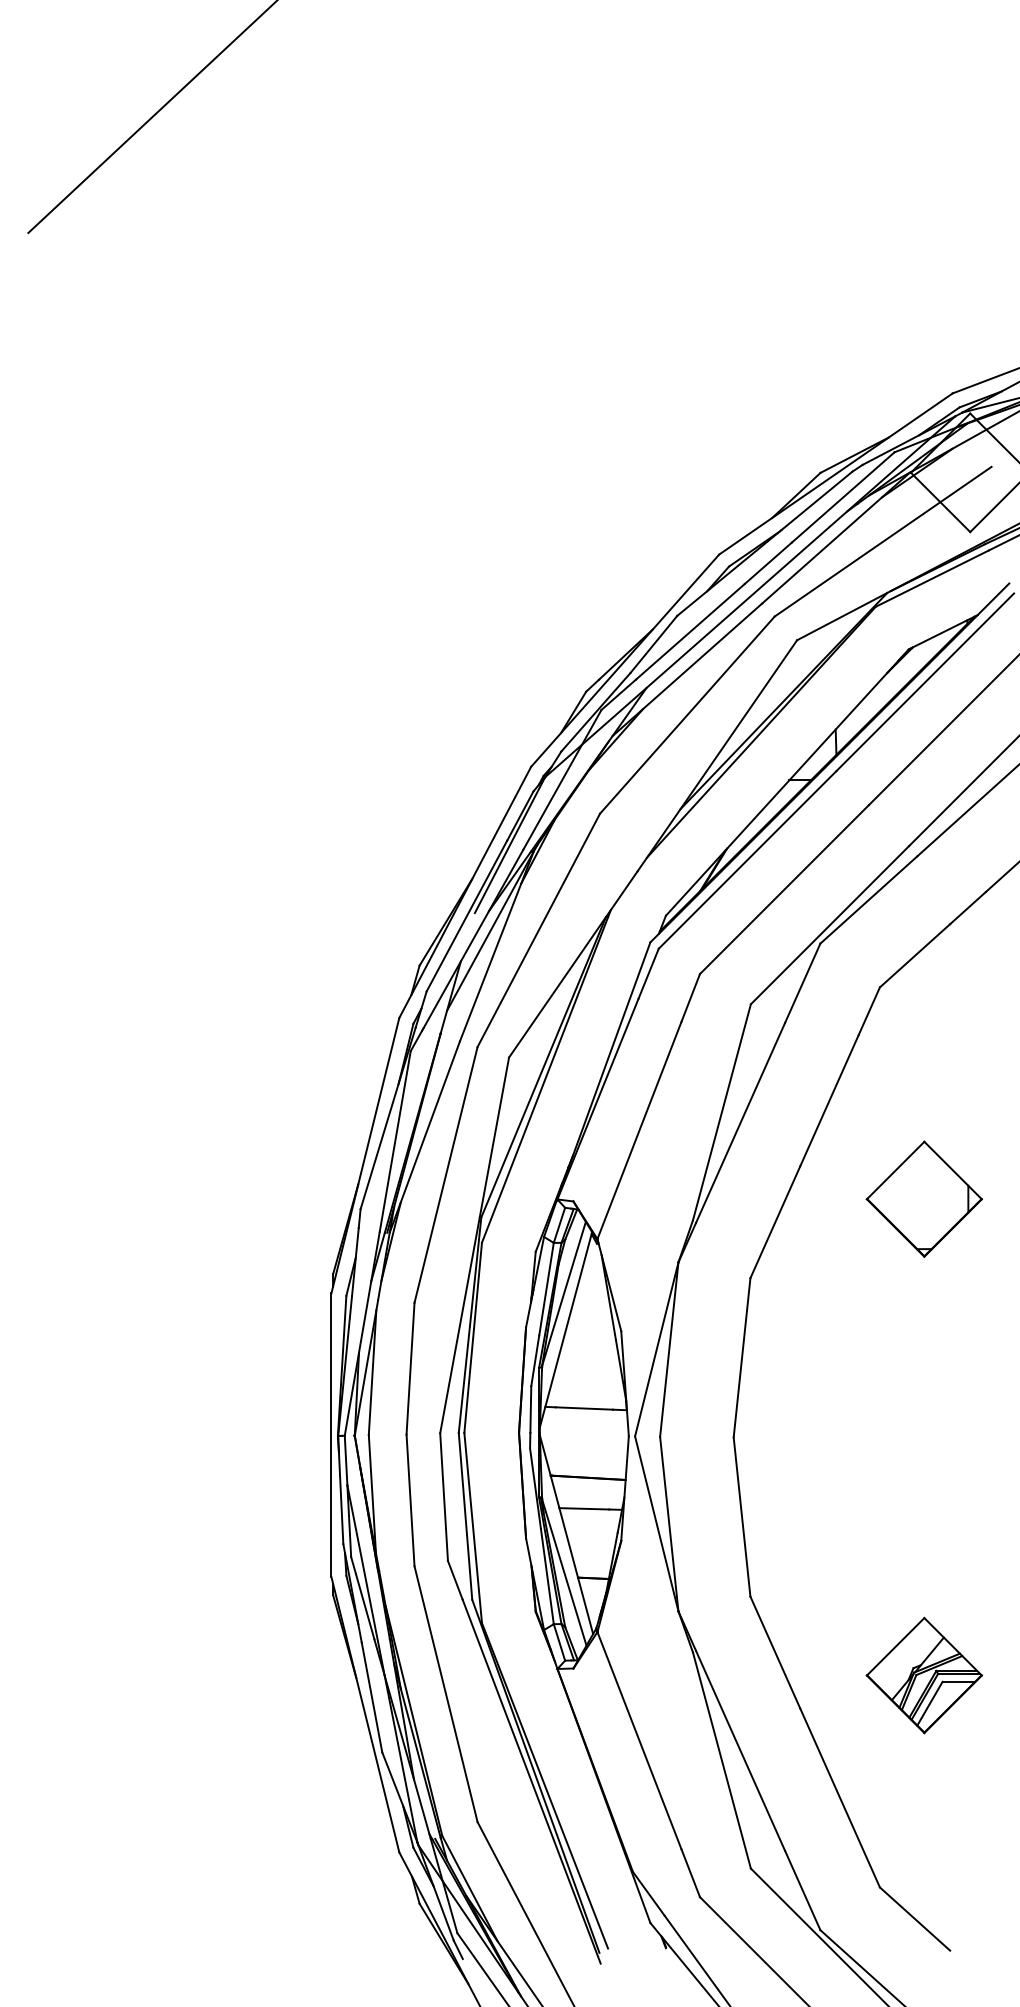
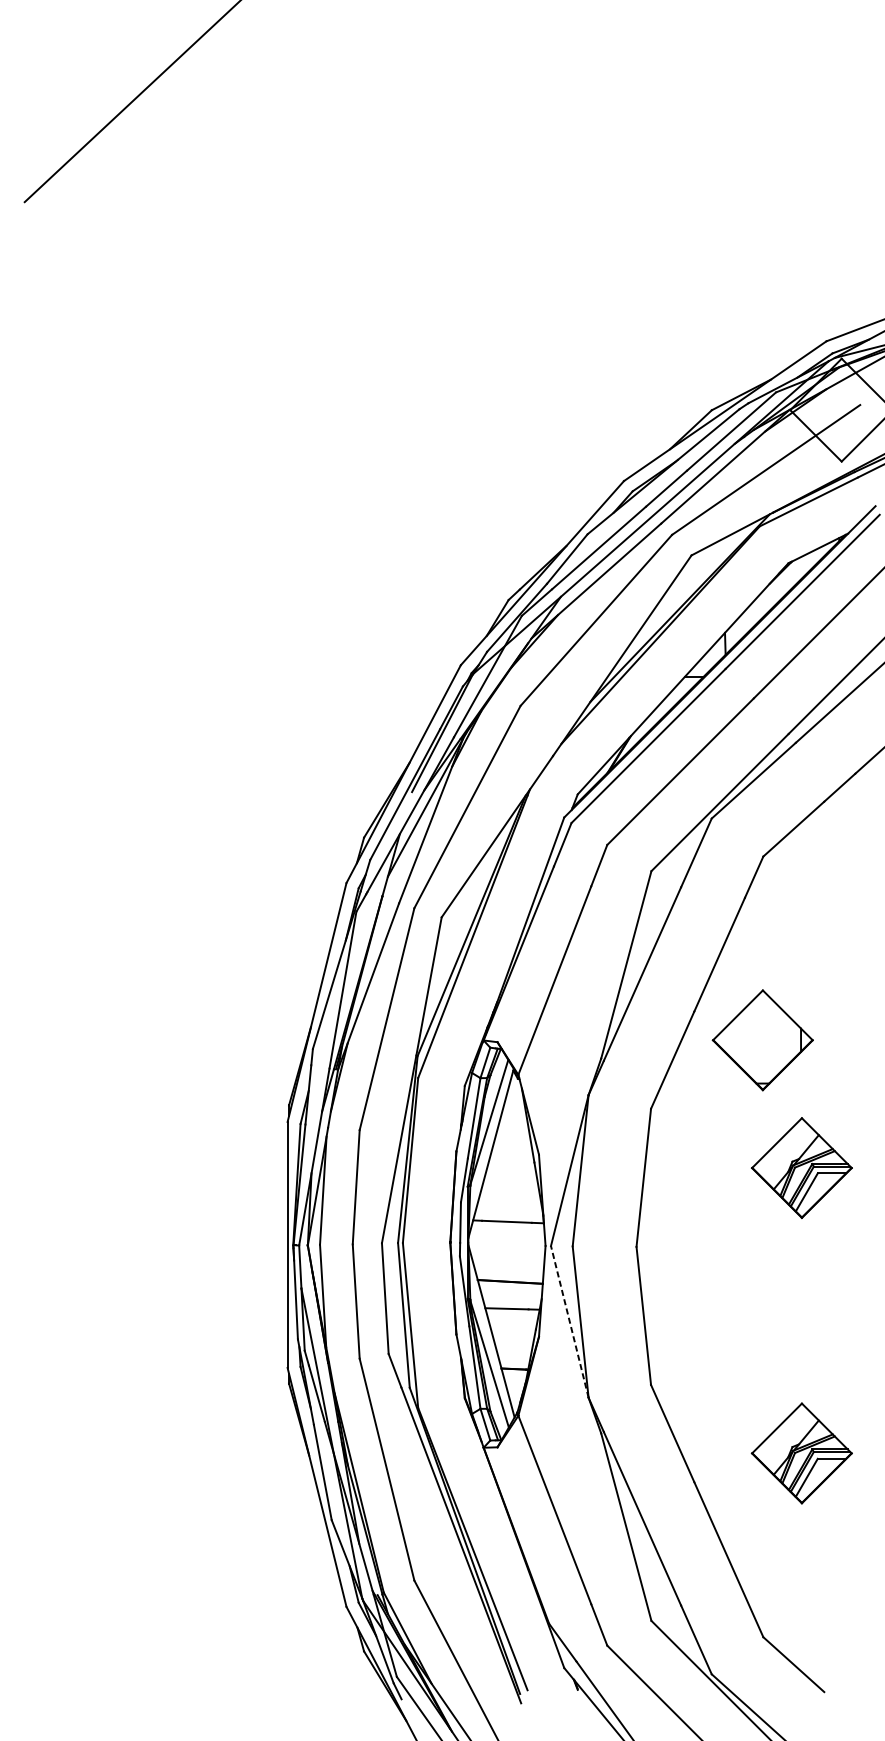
part: (923, 1198) -> (762, 1039), moved
part: (923, 1346) -> (801, 1168), added
line: (656, 1523) -> (569, 1321), solid -> dashed

